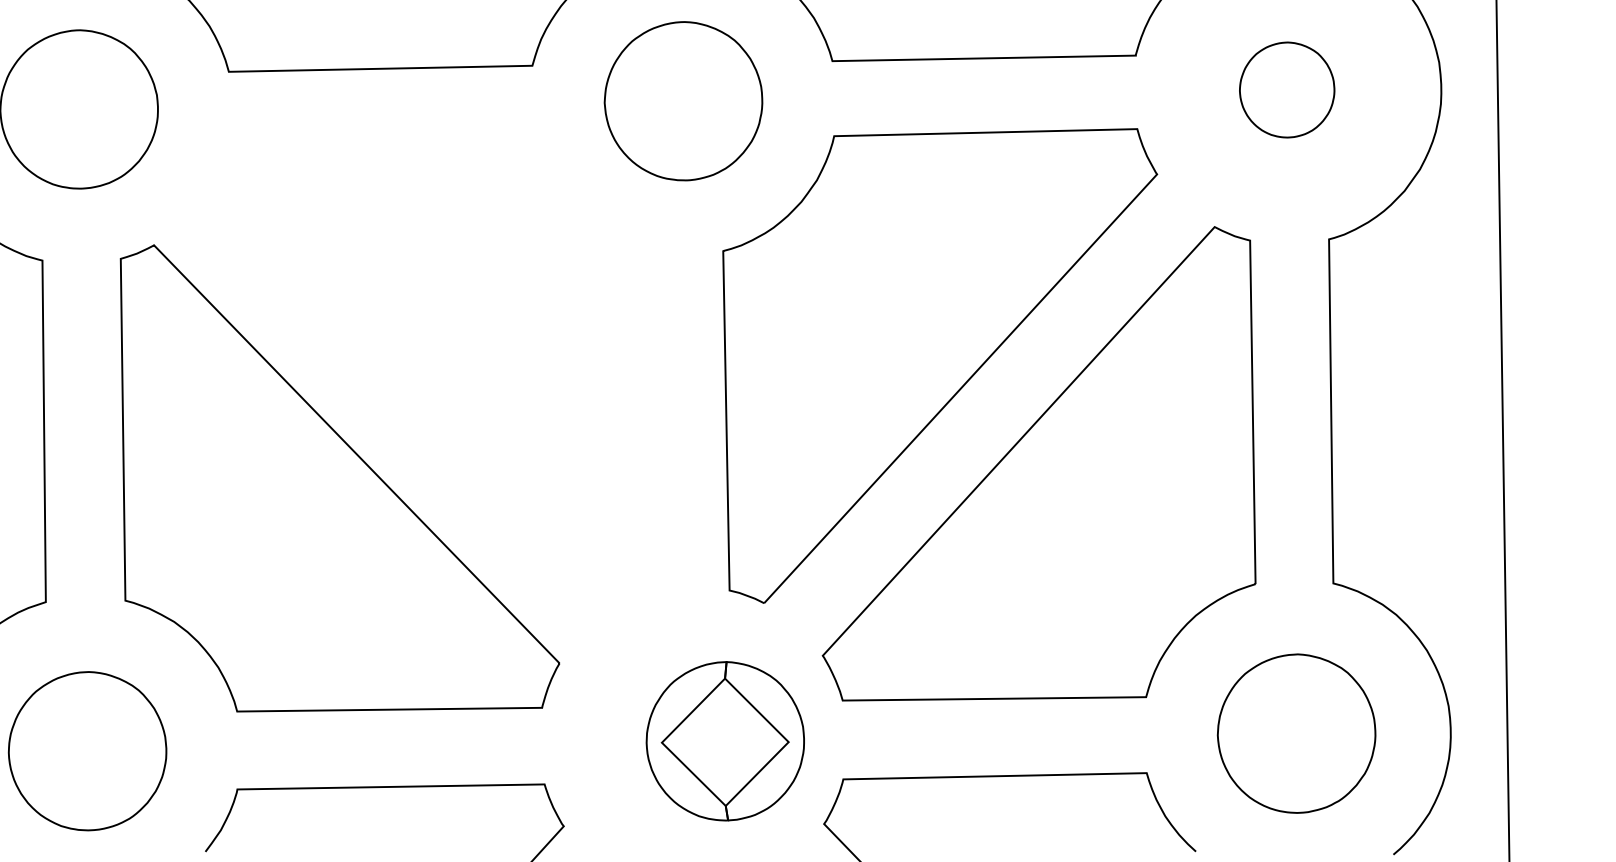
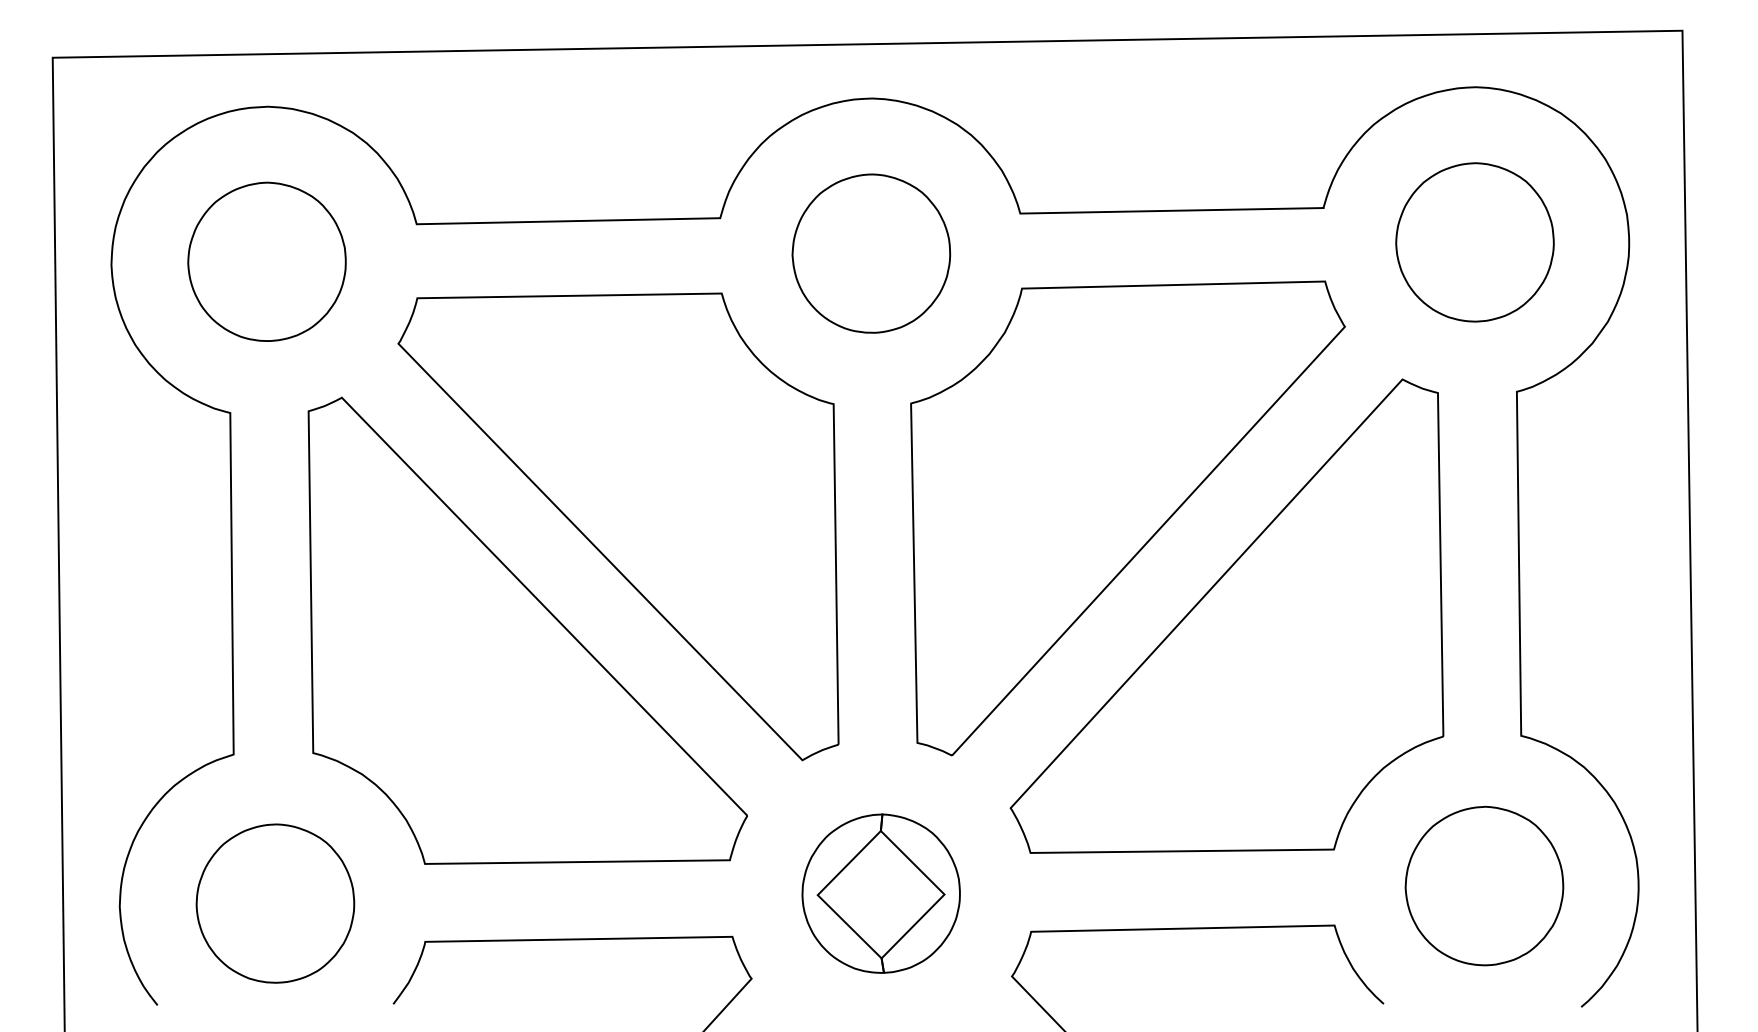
part: (1286, 90) -> (1474, 242), size x1.67
part: (430, 374) -> (618, 526), added
part: (724, 741) -> (880, 893), moved

